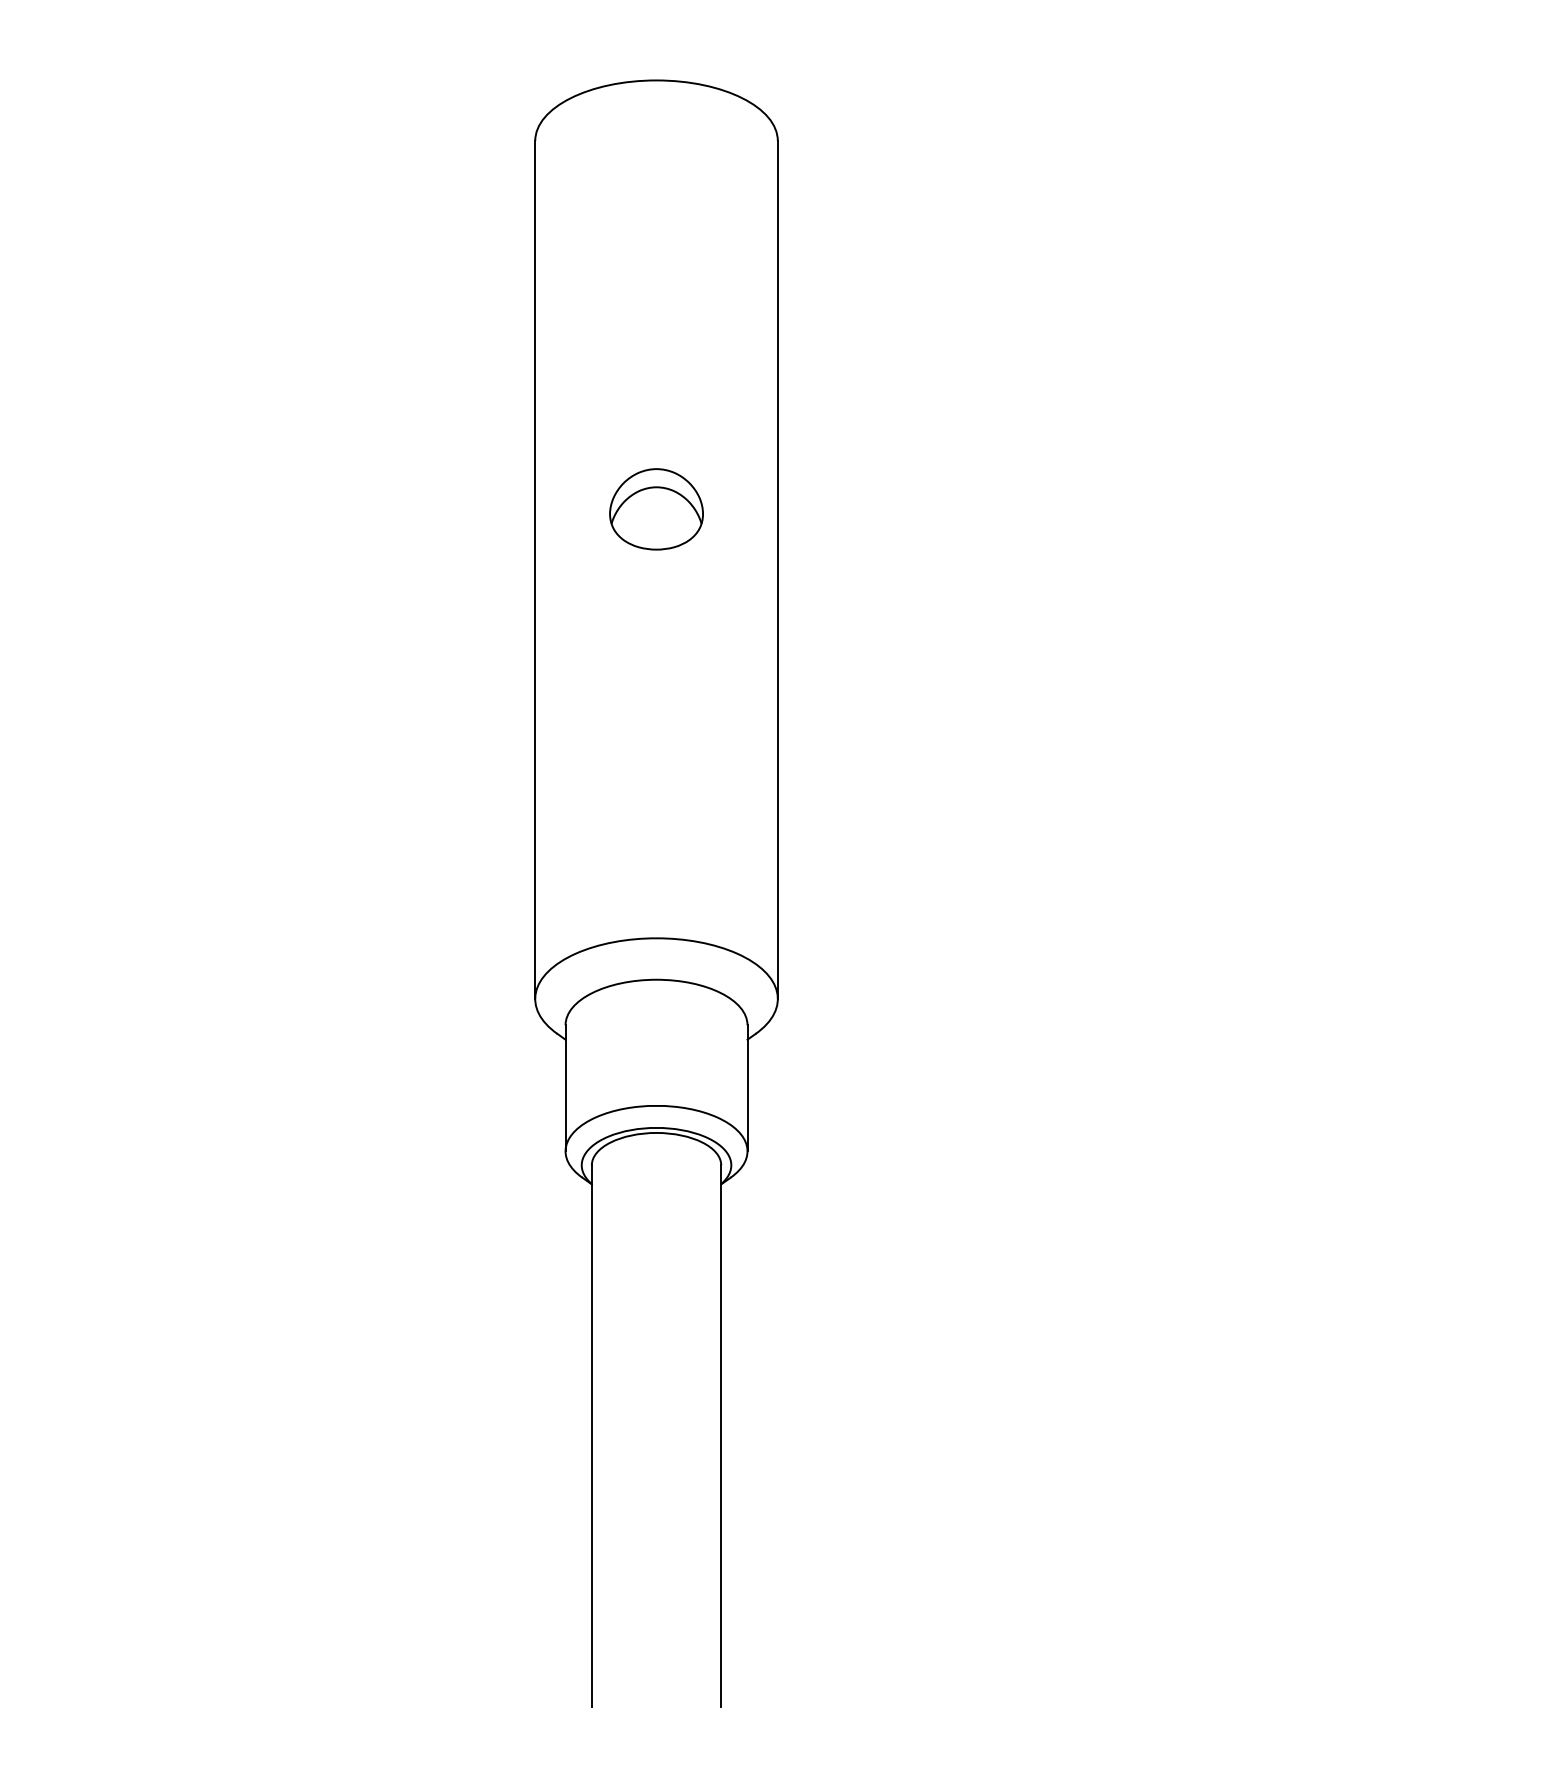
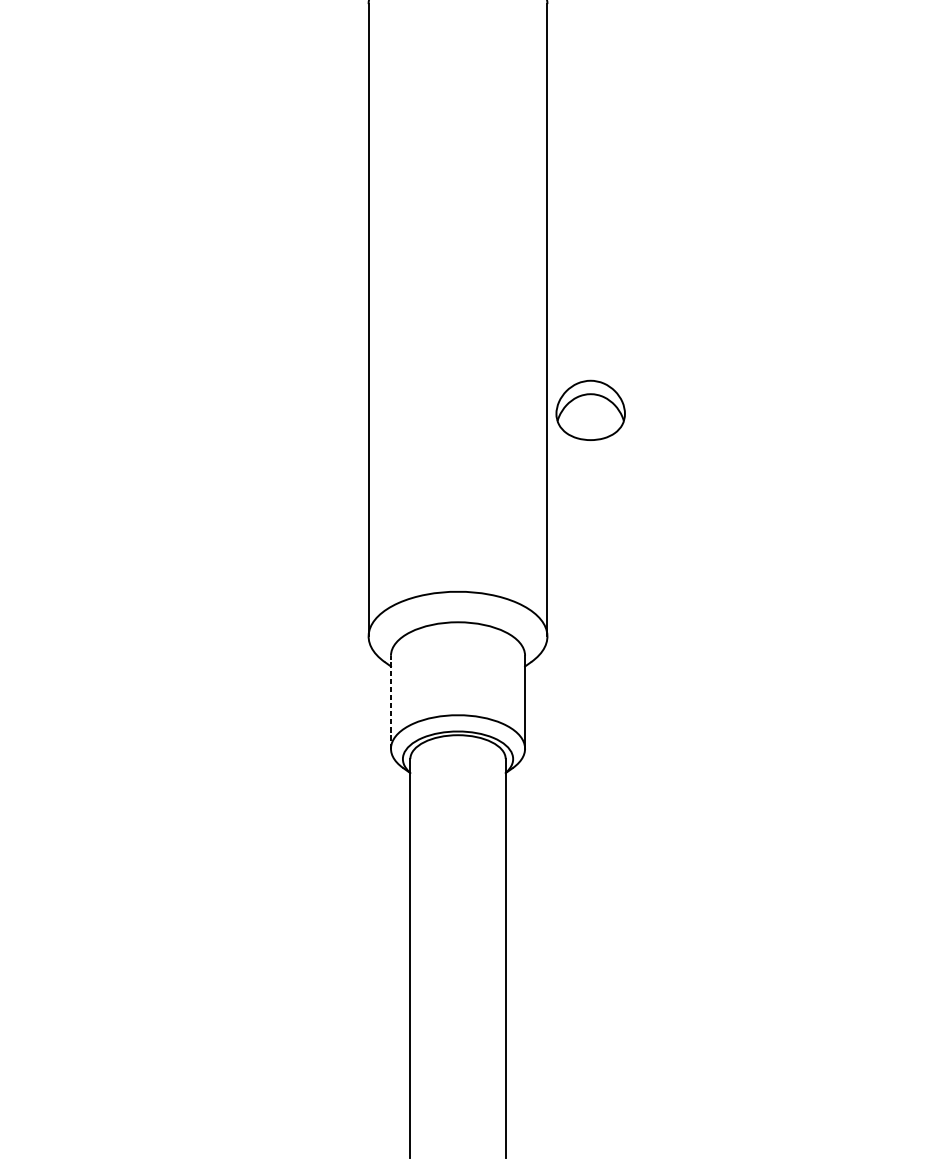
part: (656, 509) -> (590, 410), moved
line: (565, 1087) -> (390, 701), solid -> dashed

